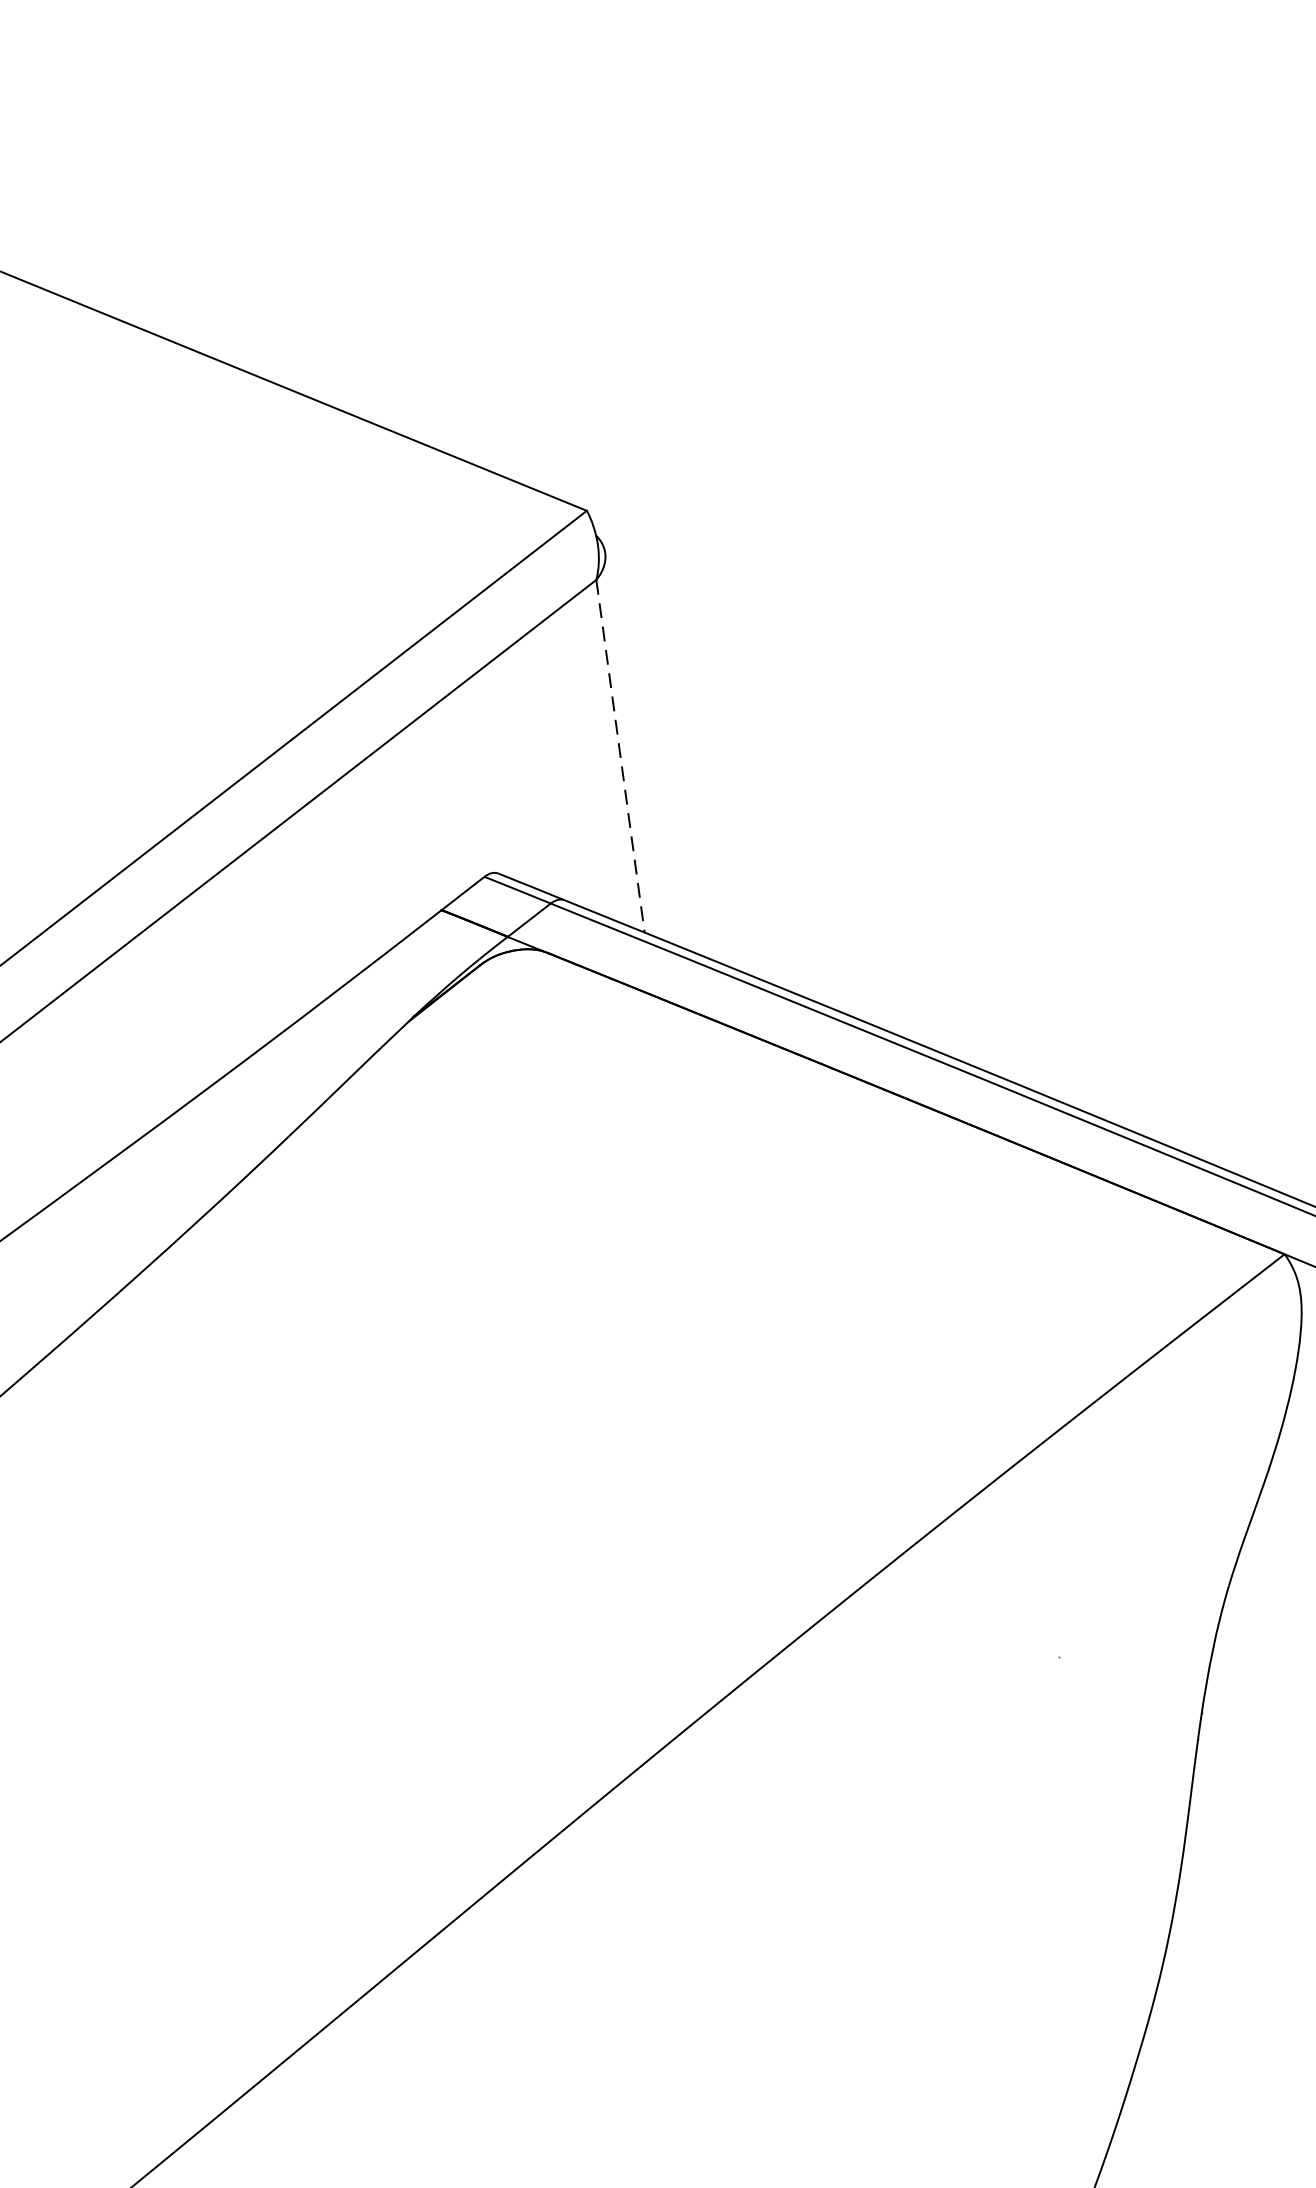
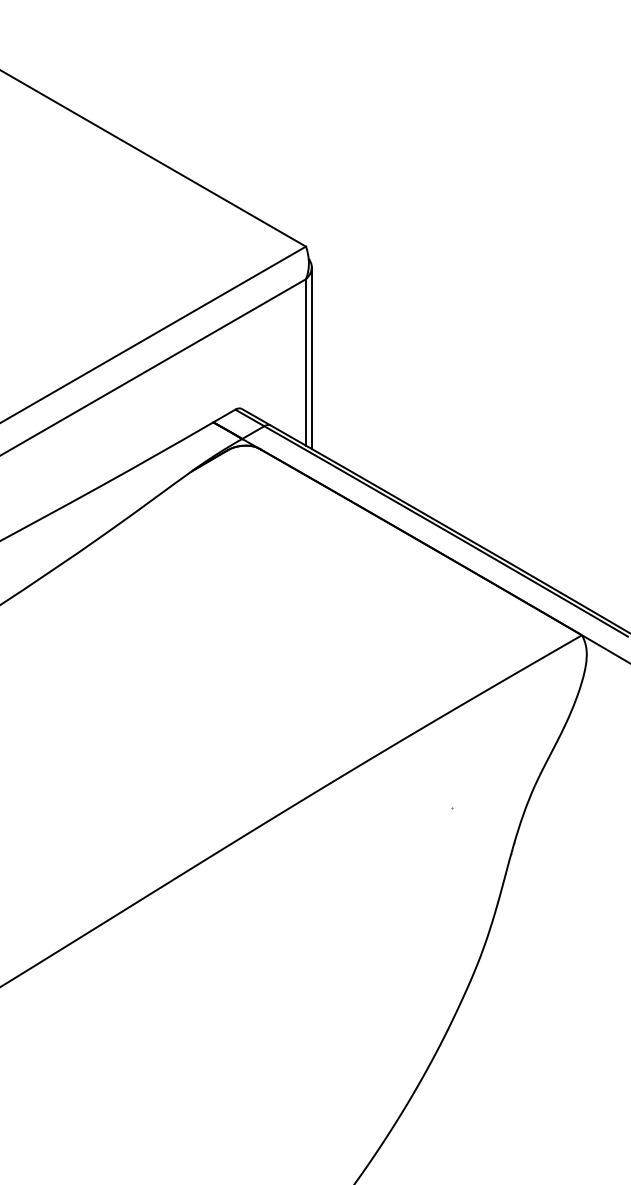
line: (630, 744) -> (311, 357), added
line: (619, 756) -> (305, 362), dashed -> solid

